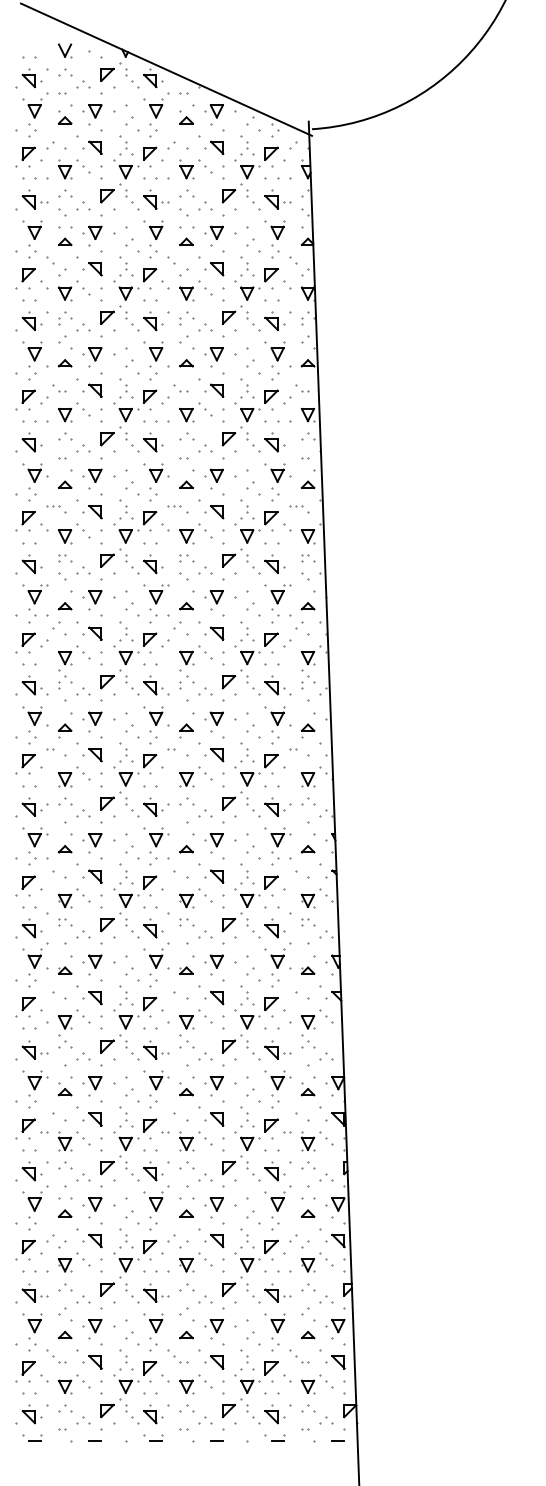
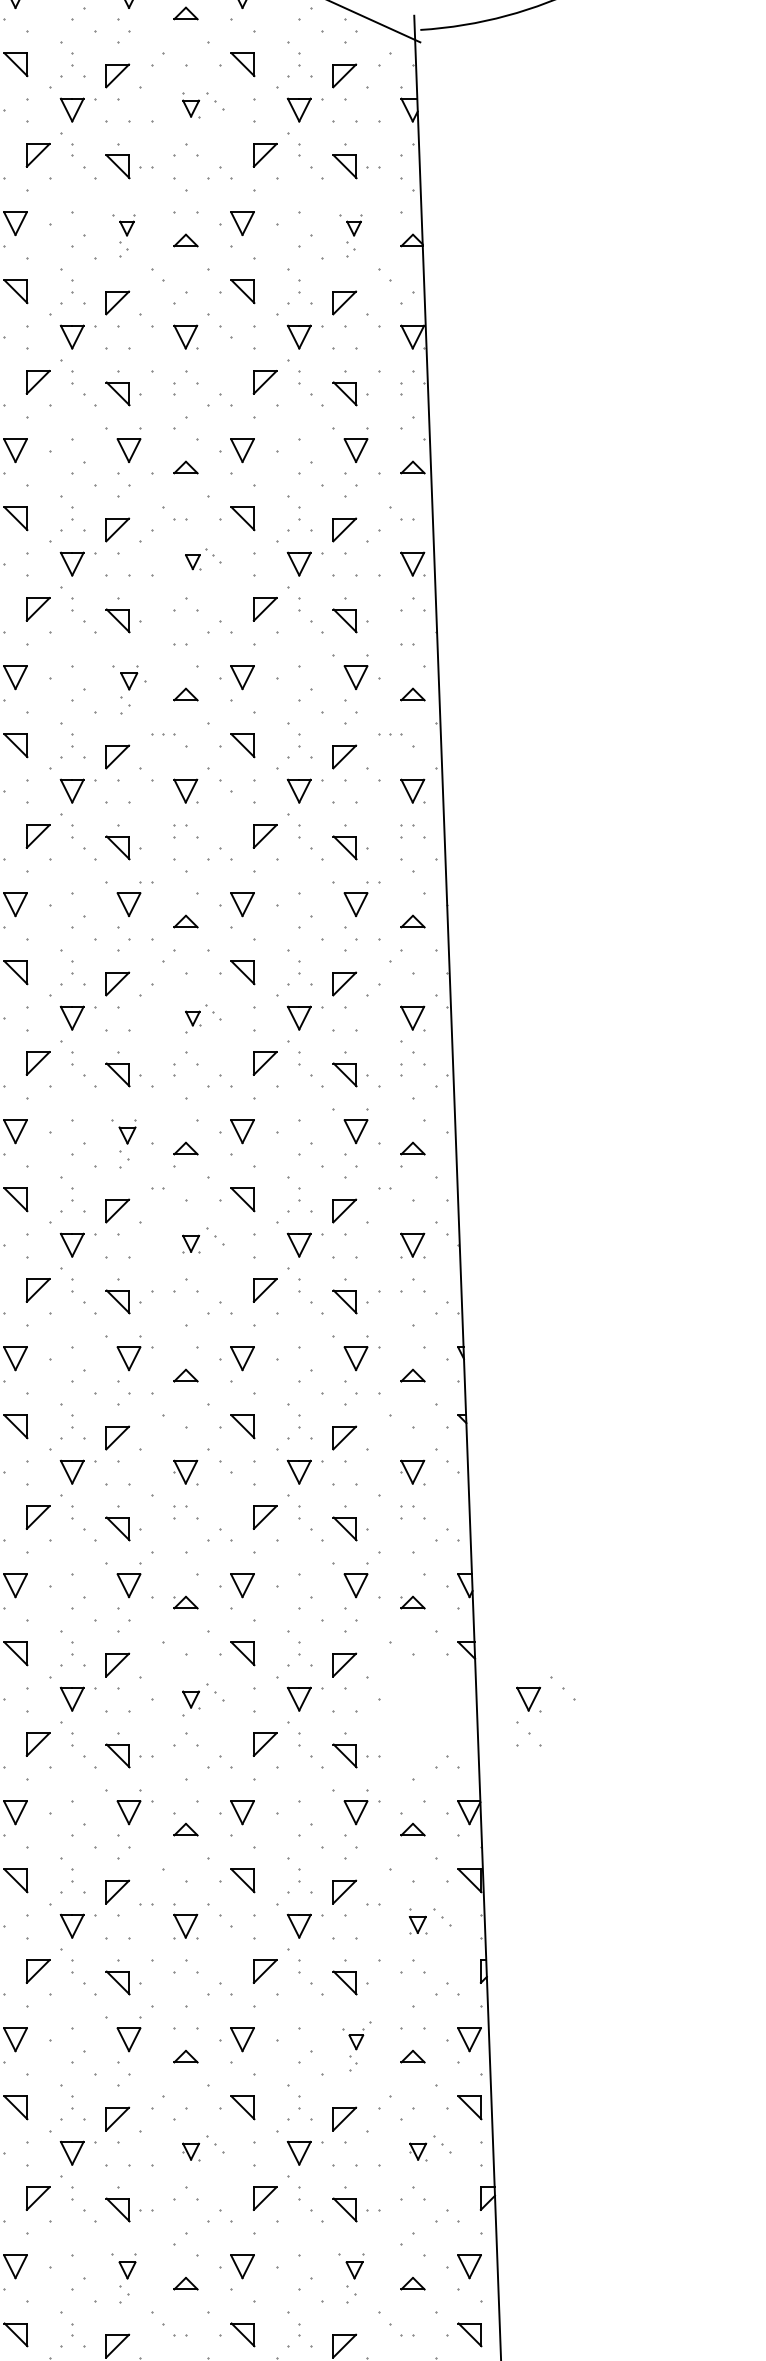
part: (195, 169) -> (202, 105), size x0.7
part: (153, 239) -> (124, 236), size x0.6
part: (274, 239) -> (350, 236), size x0.6
part: (195, 412) -> (202, 559), size x0.6
part: (156, 482) -> (129, 690), size x0.7
part: (195, 658) -> (202, 1019), size x0.6
part: (153, 725) -> (124, 1144), size x0.7
part: (195, 776) -> (202, 1239), size x0.7
part: (195, 1022) -> (202, 1699), size x0.7
part: (317, 1028) -> (546, 1710), moved
part: (316, 1141) -> (428, 1921), size x0.7
part: (277, 1207) -> (355, 2045), size x0.6
part: (195, 1262) -> (202, 2148), size x0.7
part: (317, 1262) -> (430, 2148), size x0.7
part: (153, 1332) -> (124, 2278), size x0.7
part: (274, 1332) -> (350, 2278), size x0.7

